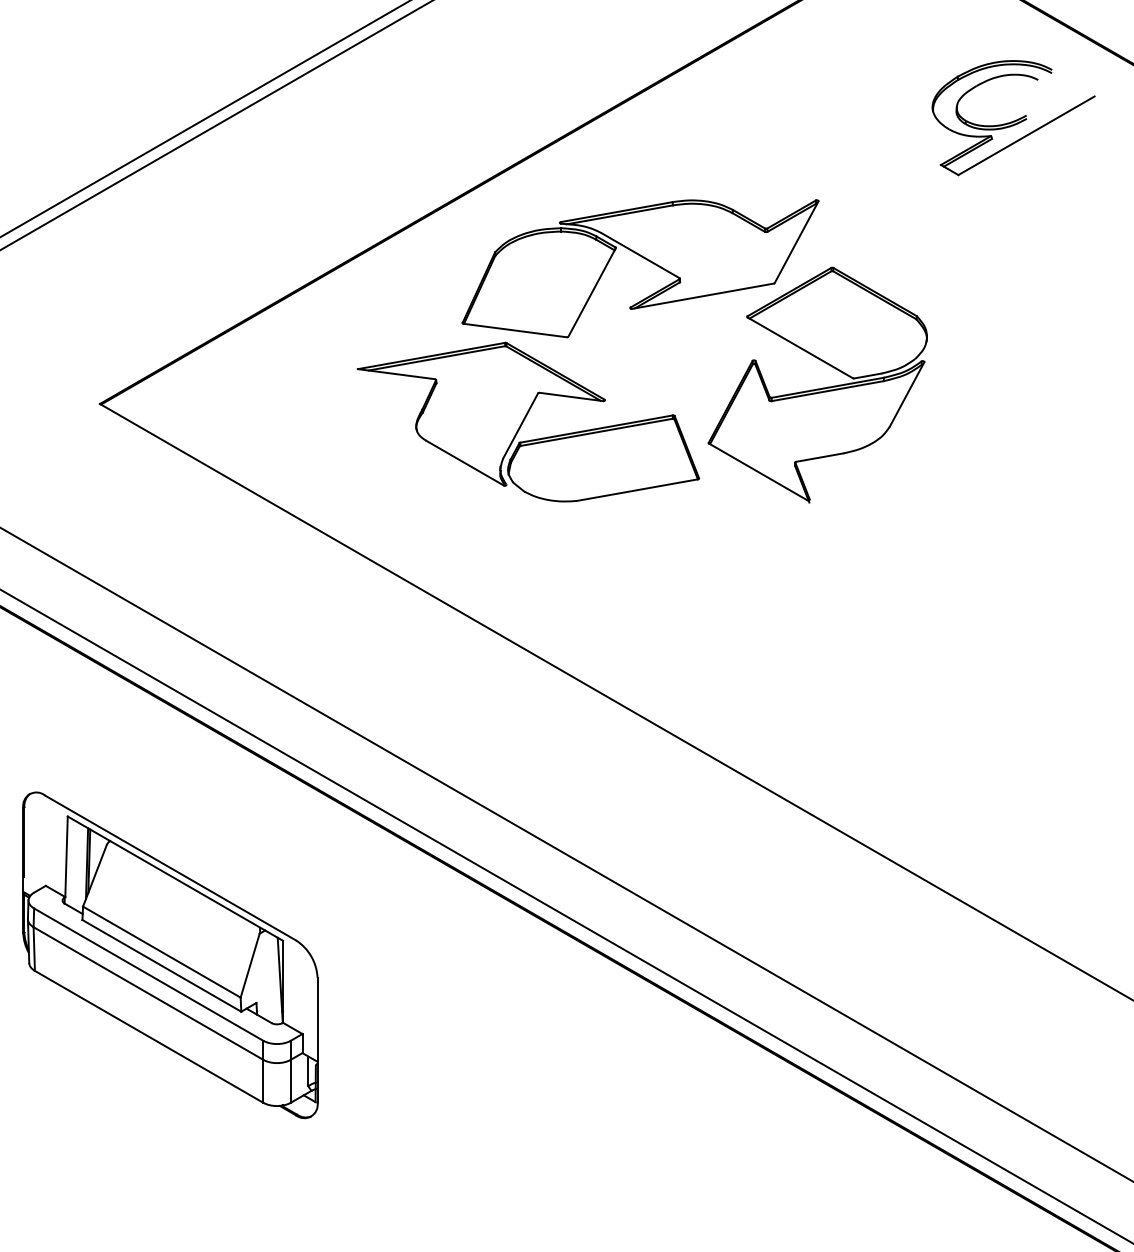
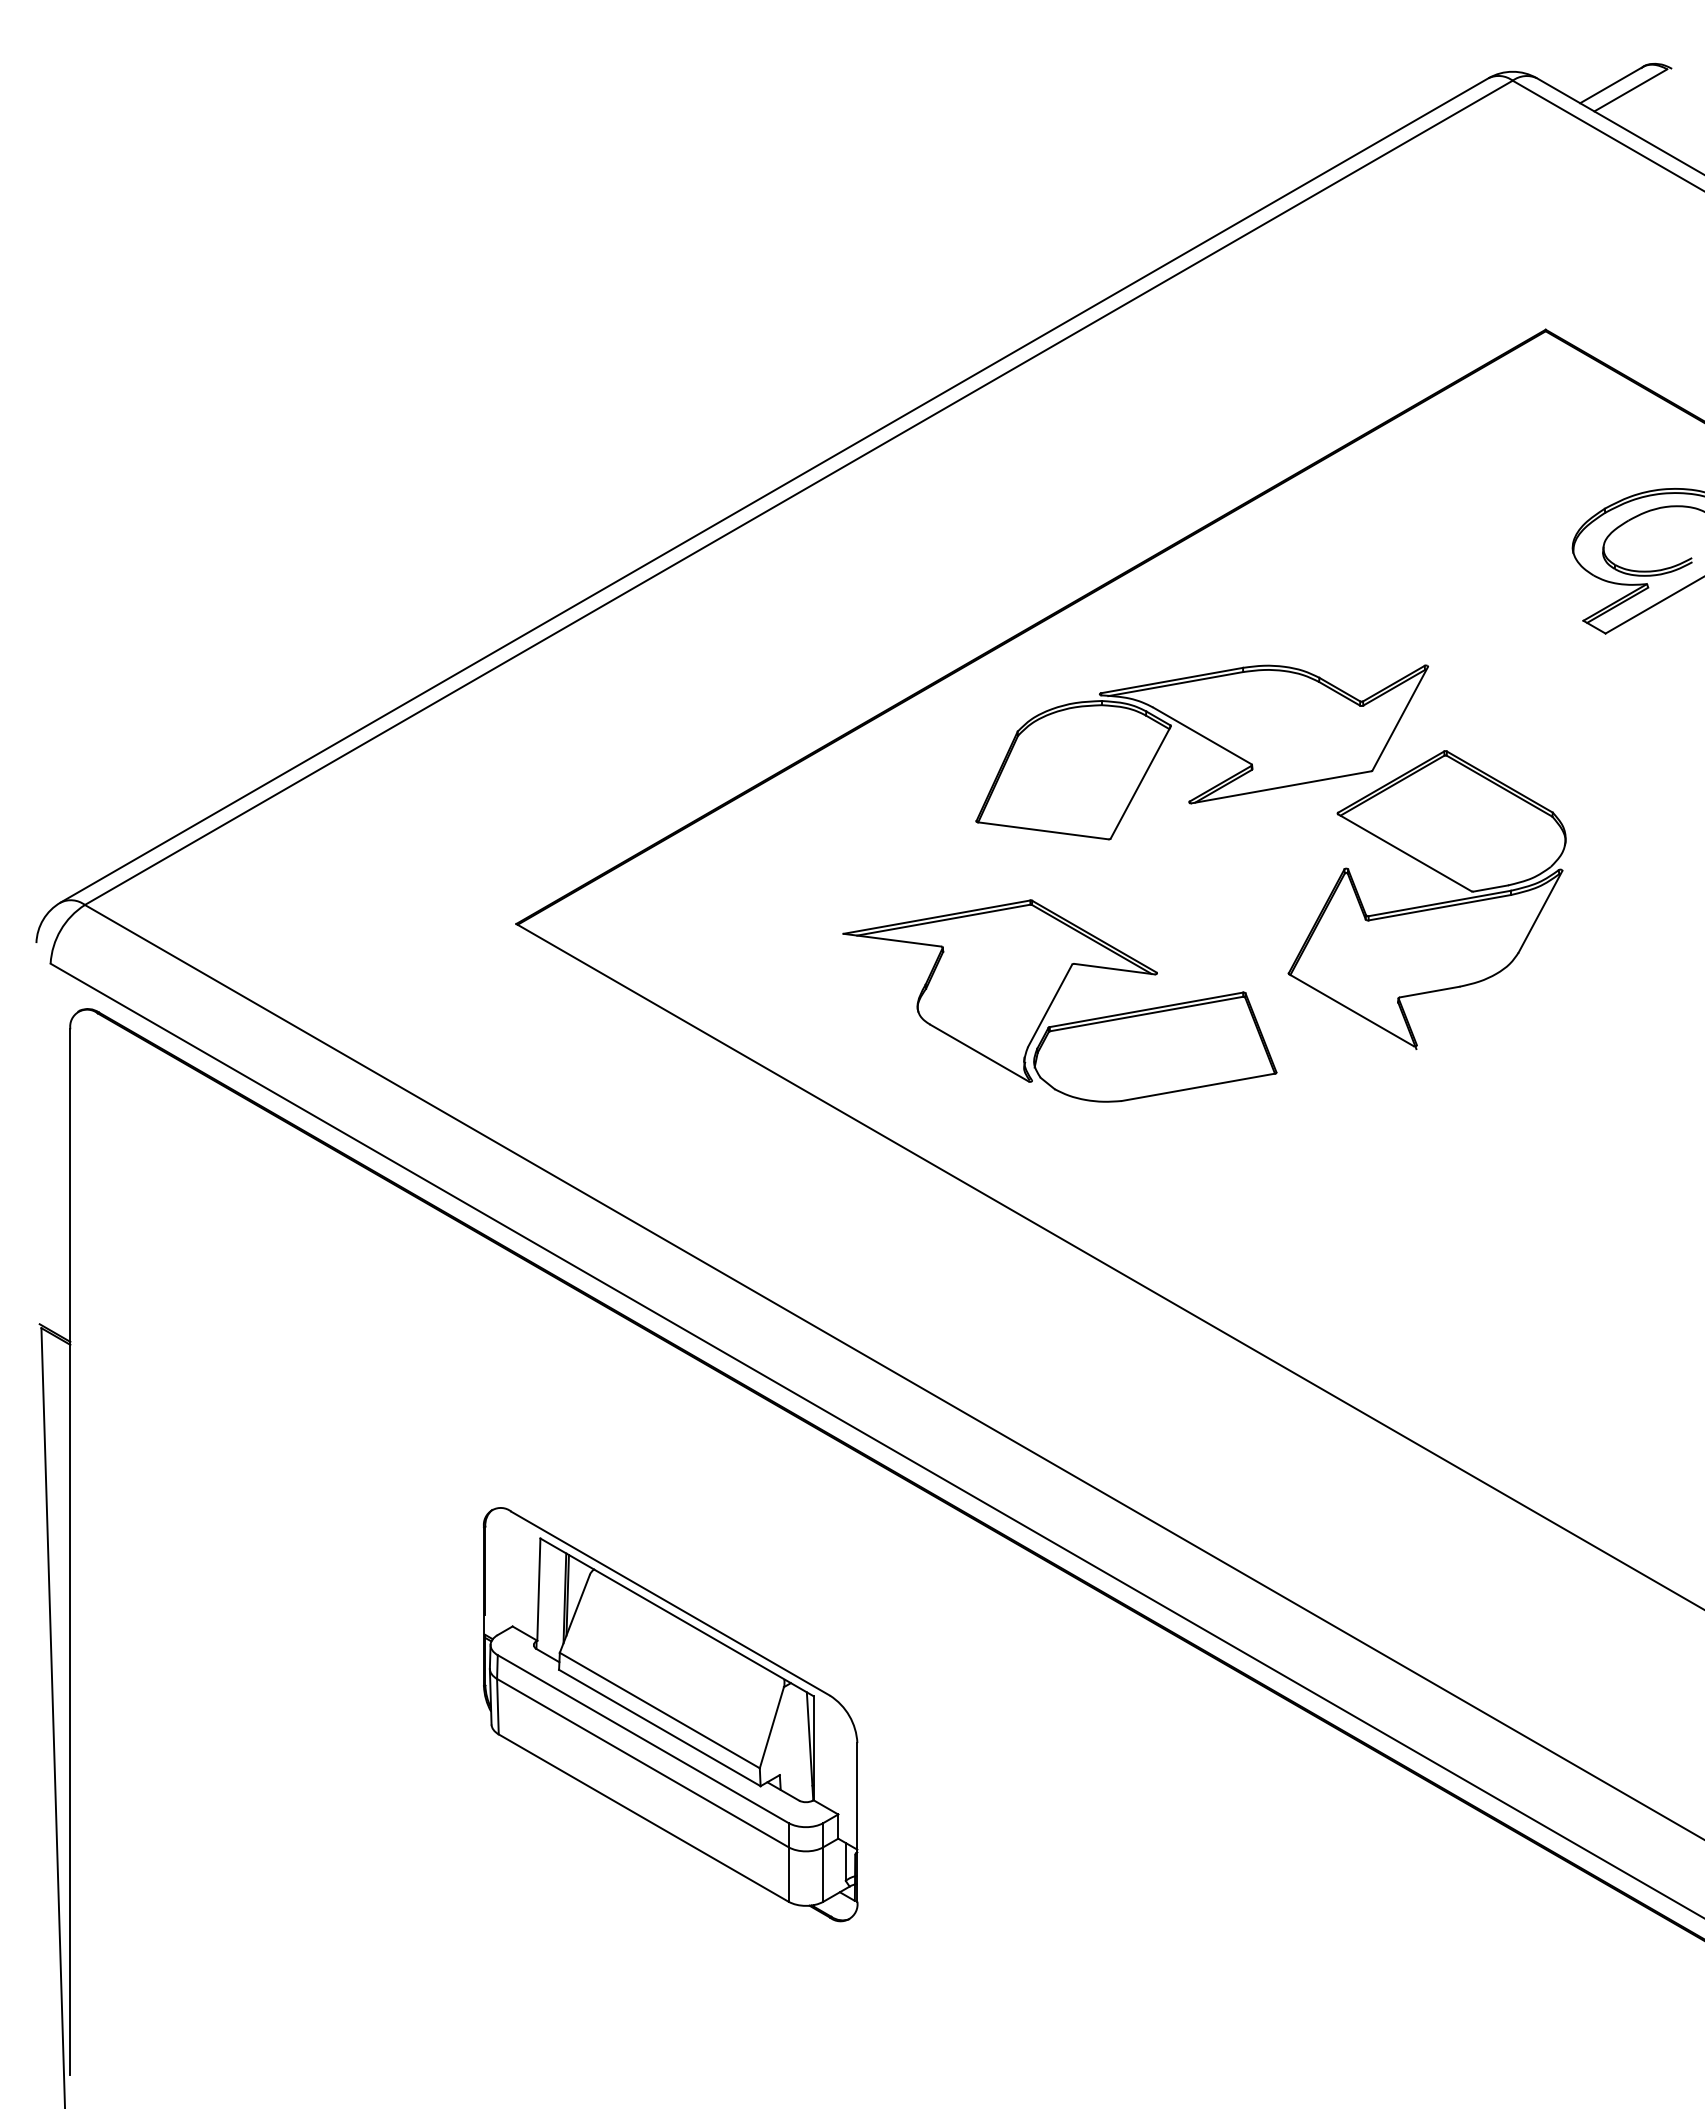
part: (528, 421) -> (1059, 1000), moved
part: (170, 955) -> (670, 1714), moved

